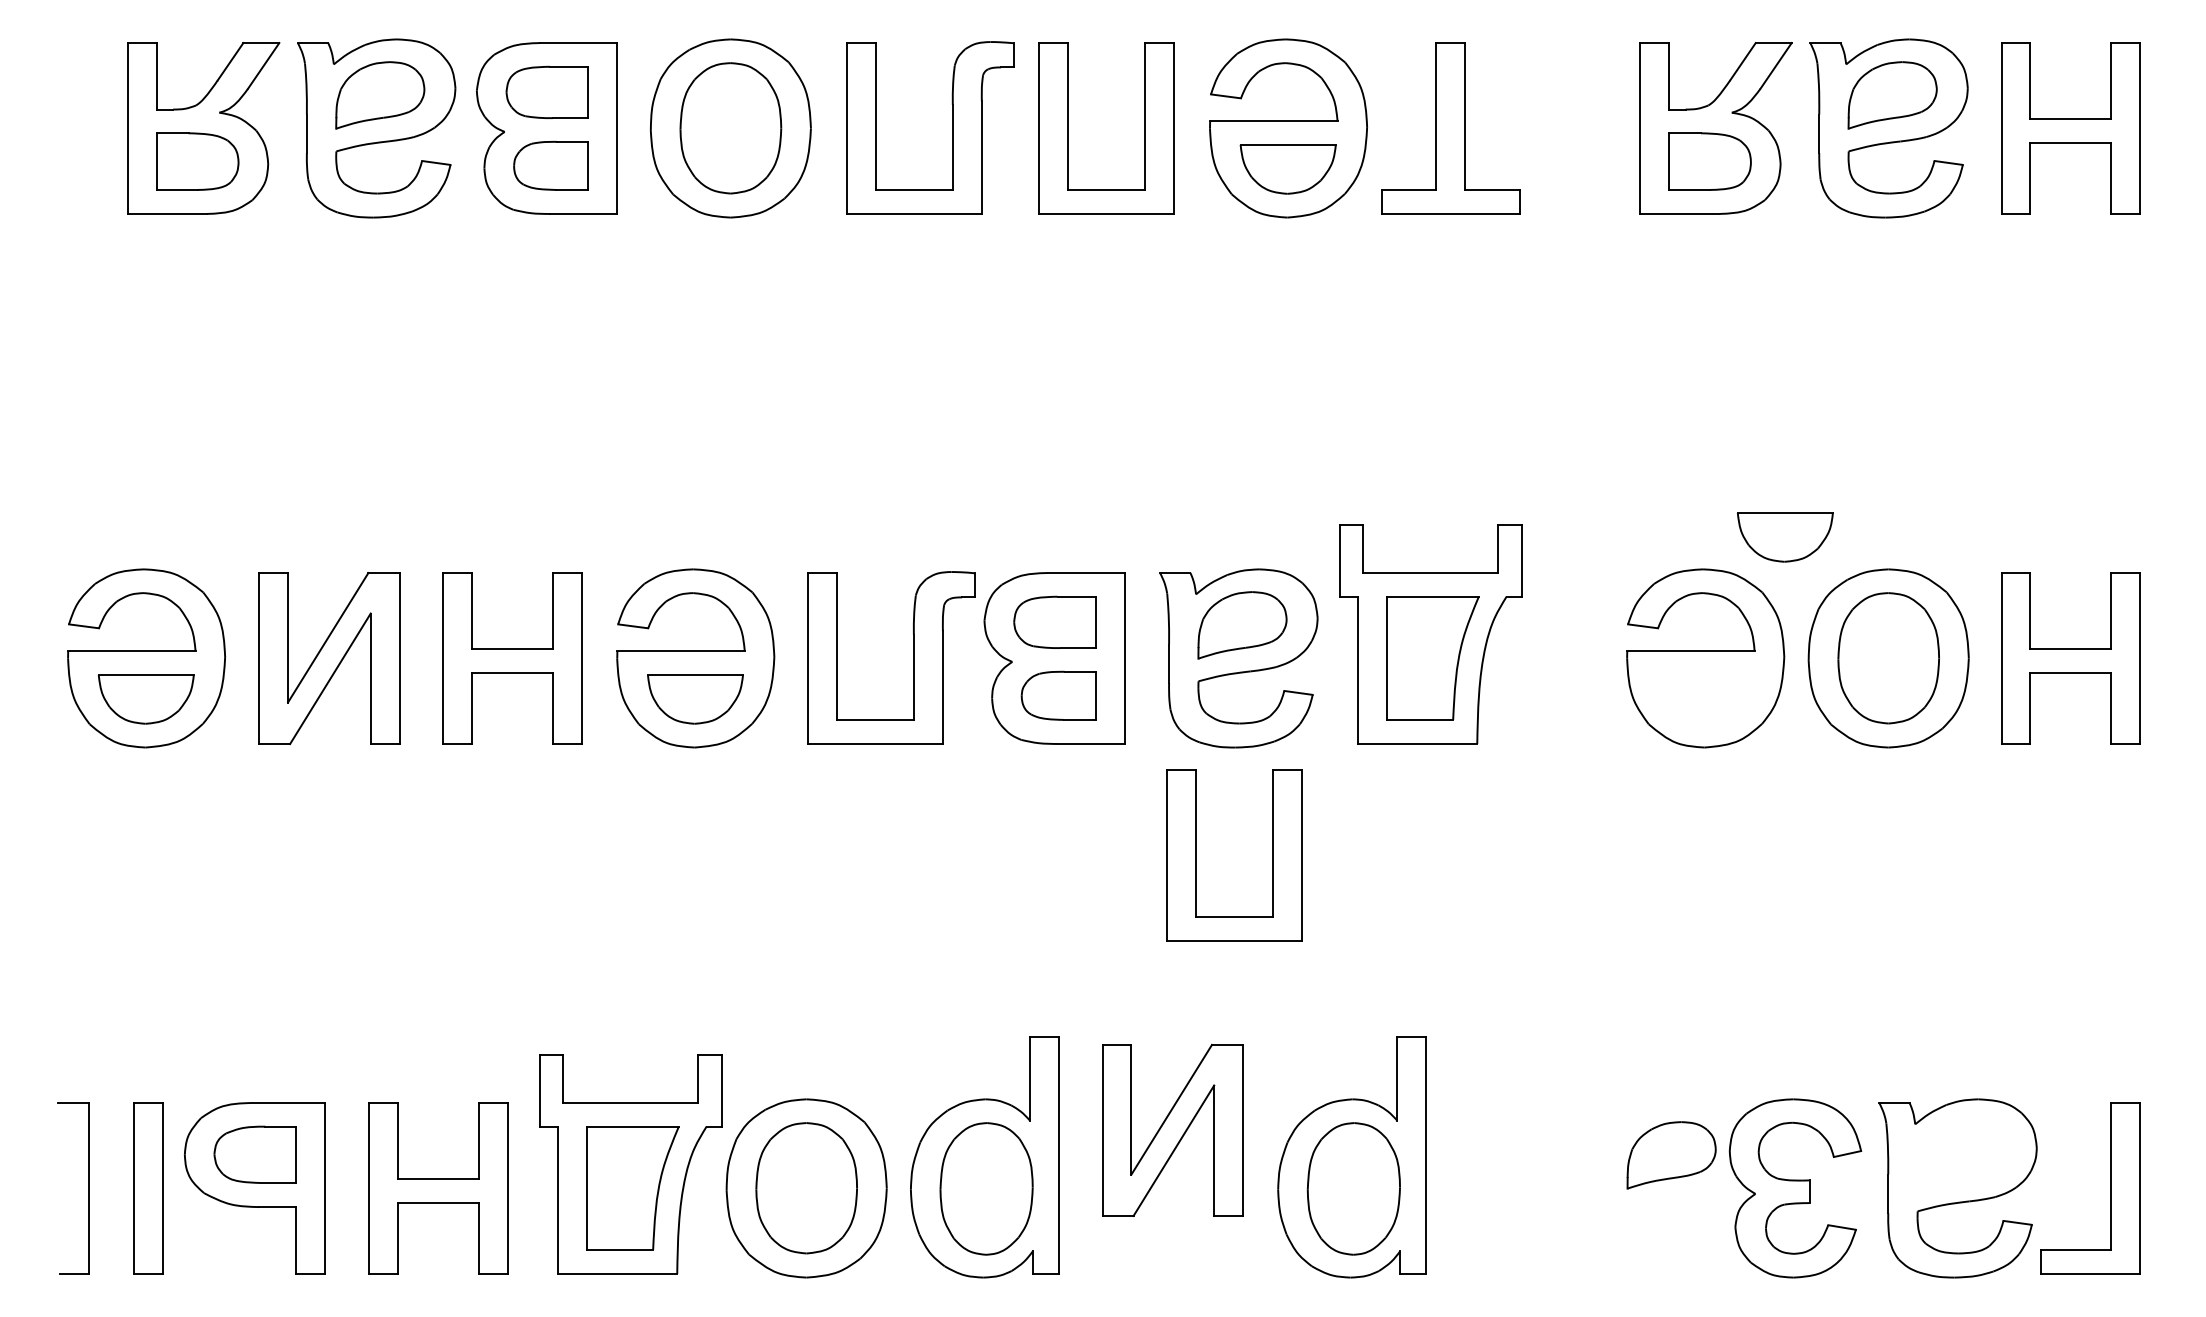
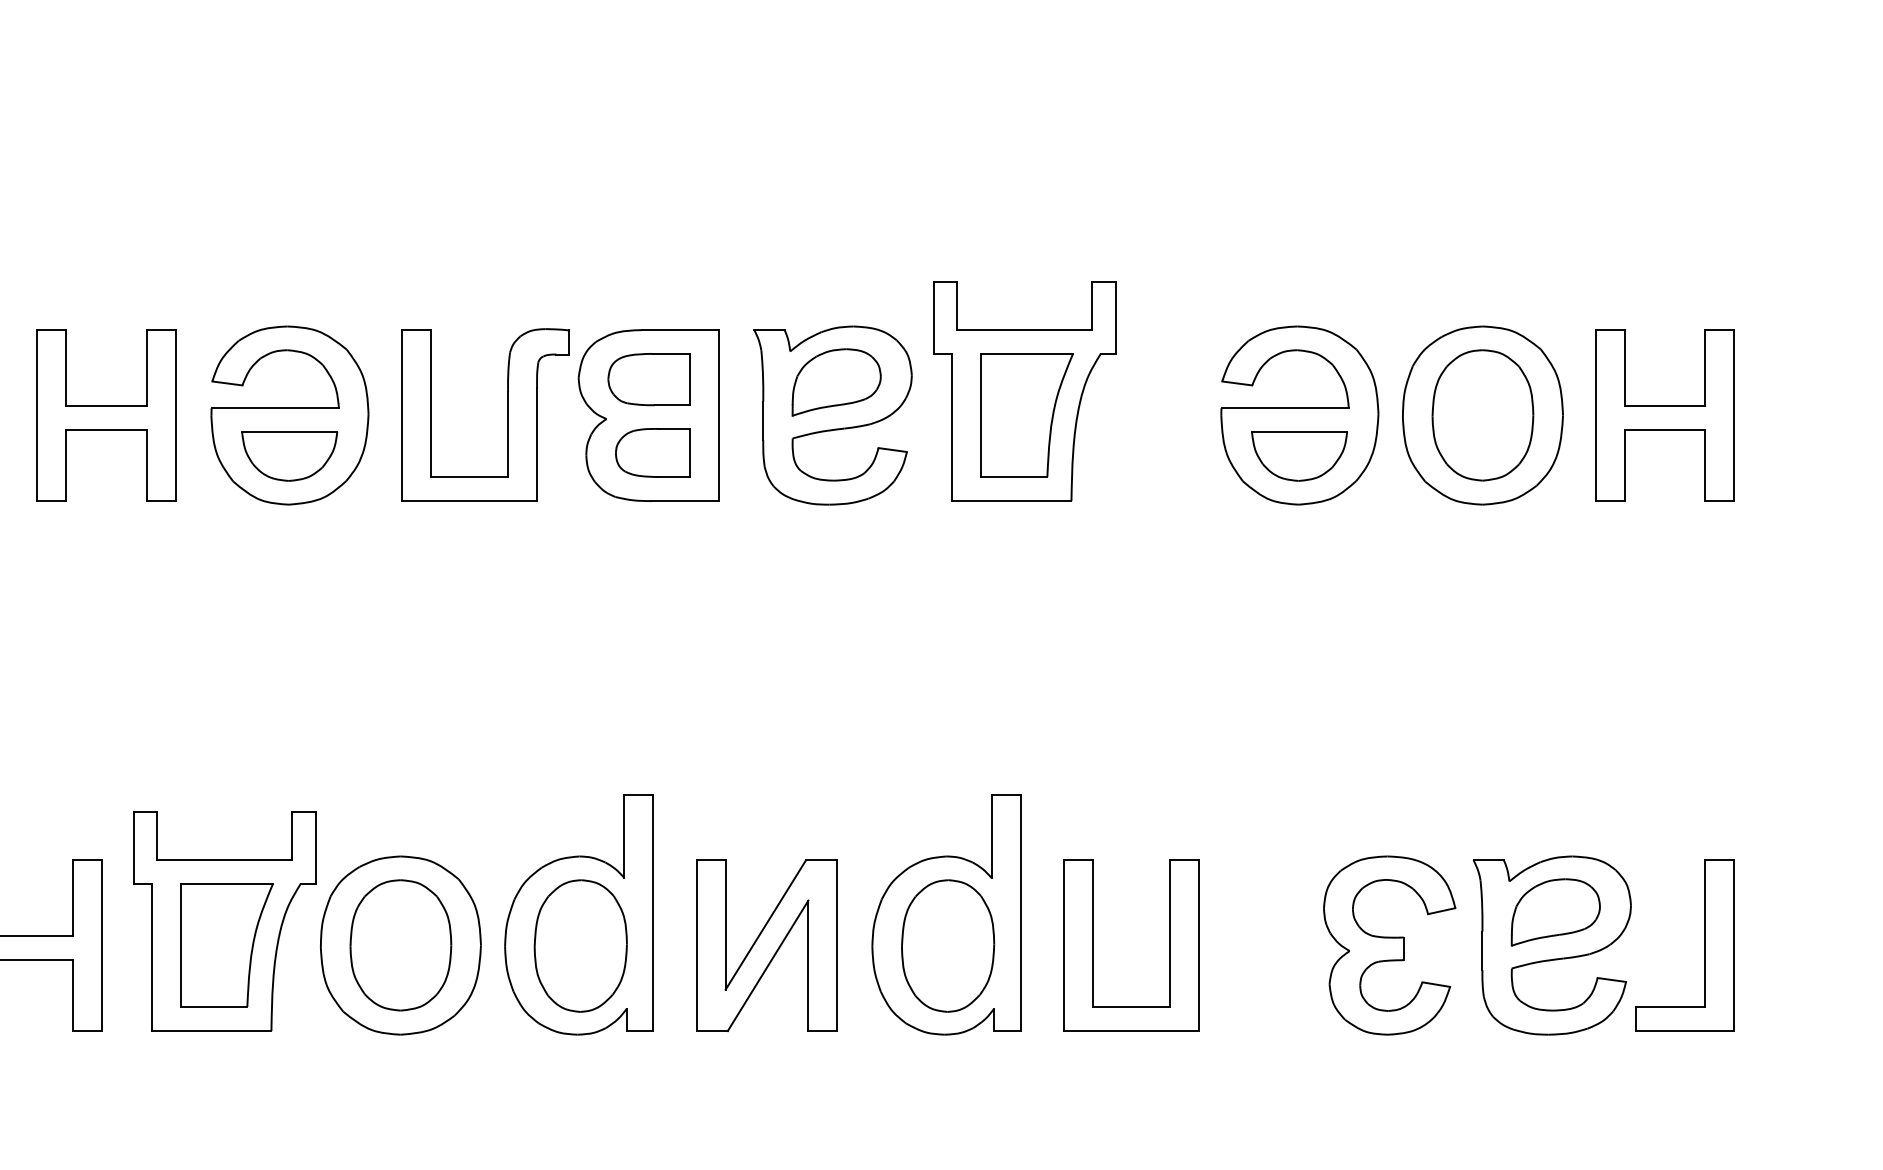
part: (1785, 537) -> (1299, 456), moved
part: (1196, 855) -> (1093, 945), moved
part: (1172, 1129) -> (766, 944), moved
part: (1671, 1155) -> (1555, 912), moved

